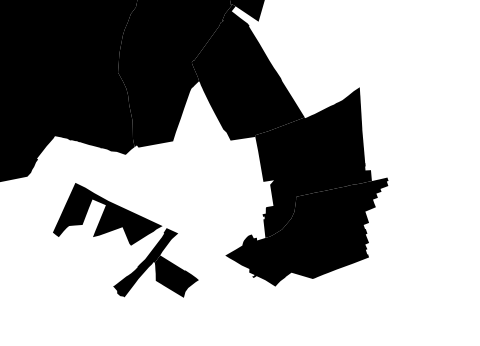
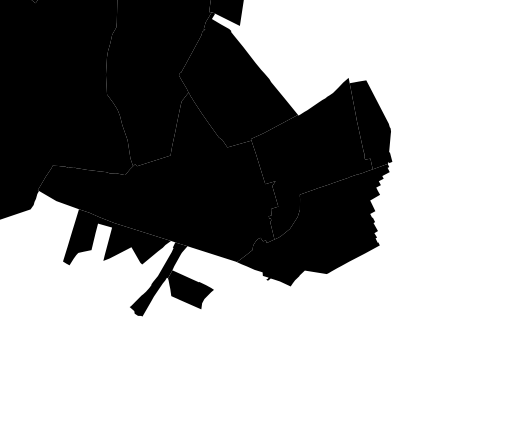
fill: (375, 136) -> (370, 124), added
fill: (157, 161) -> (157, 177), added

